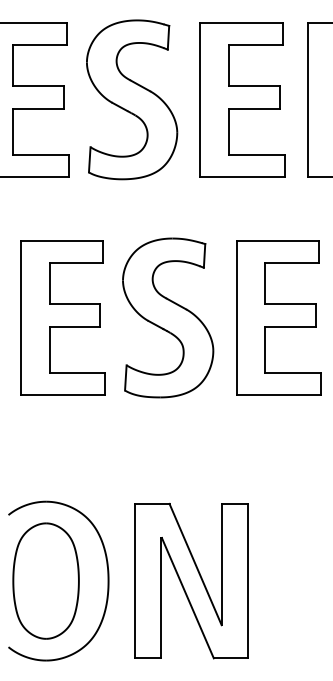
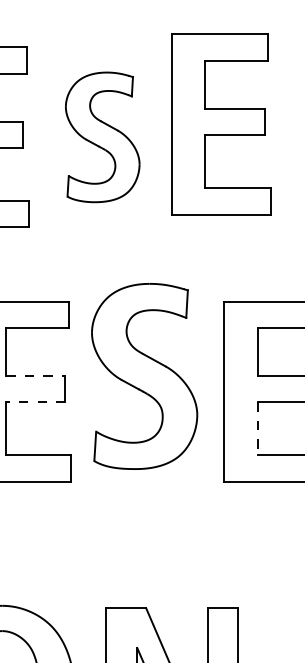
part: (132, 99) -> (103, 136), size x0.7
part: (242, 99) -> (220, 124), moved
line: (75, 304) -> (36, 375), solid -> dashed
part: (168, 317) -> (145, 375), moved
line: (74, 327) -> (35, 402), solid -> dashed
line: (265, 349) -> (258, 428), solid -> dashed

